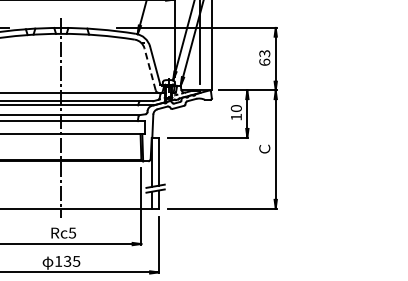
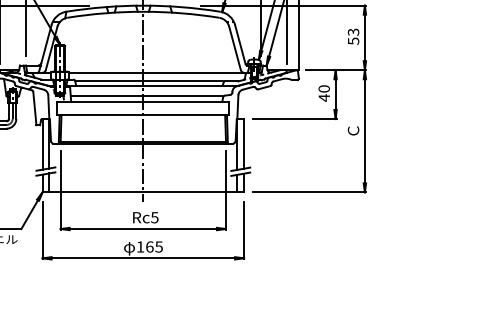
text: (264, 61) -> (353, 40), 63 -> 53
line: (149, 68) -> (234, 47), dashed -> solid
text: (235, 116) -> (323, 97), 10 -> 40
text: (67, 260) -> (149, 246), 135 -> 165

